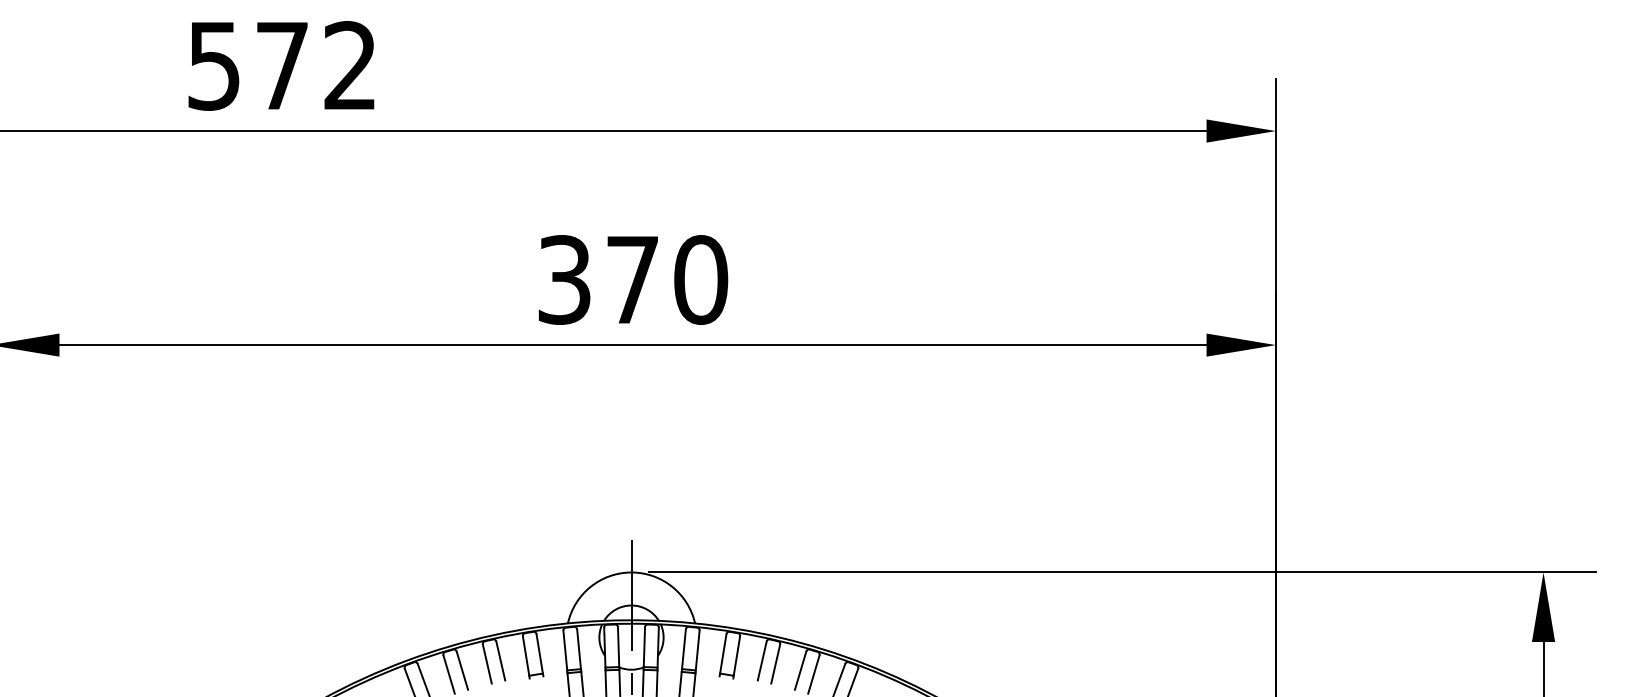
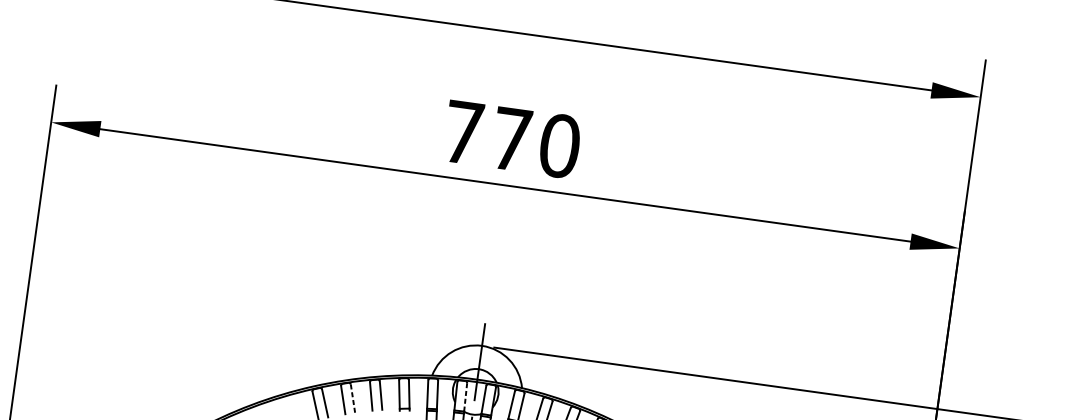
text: (564, 279) -> (463, 132), 370 -> 770
line: (618, 647) -> (465, 397), solid -> dashed
line: (462, 670) -> (353, 398), solid -> dashed

